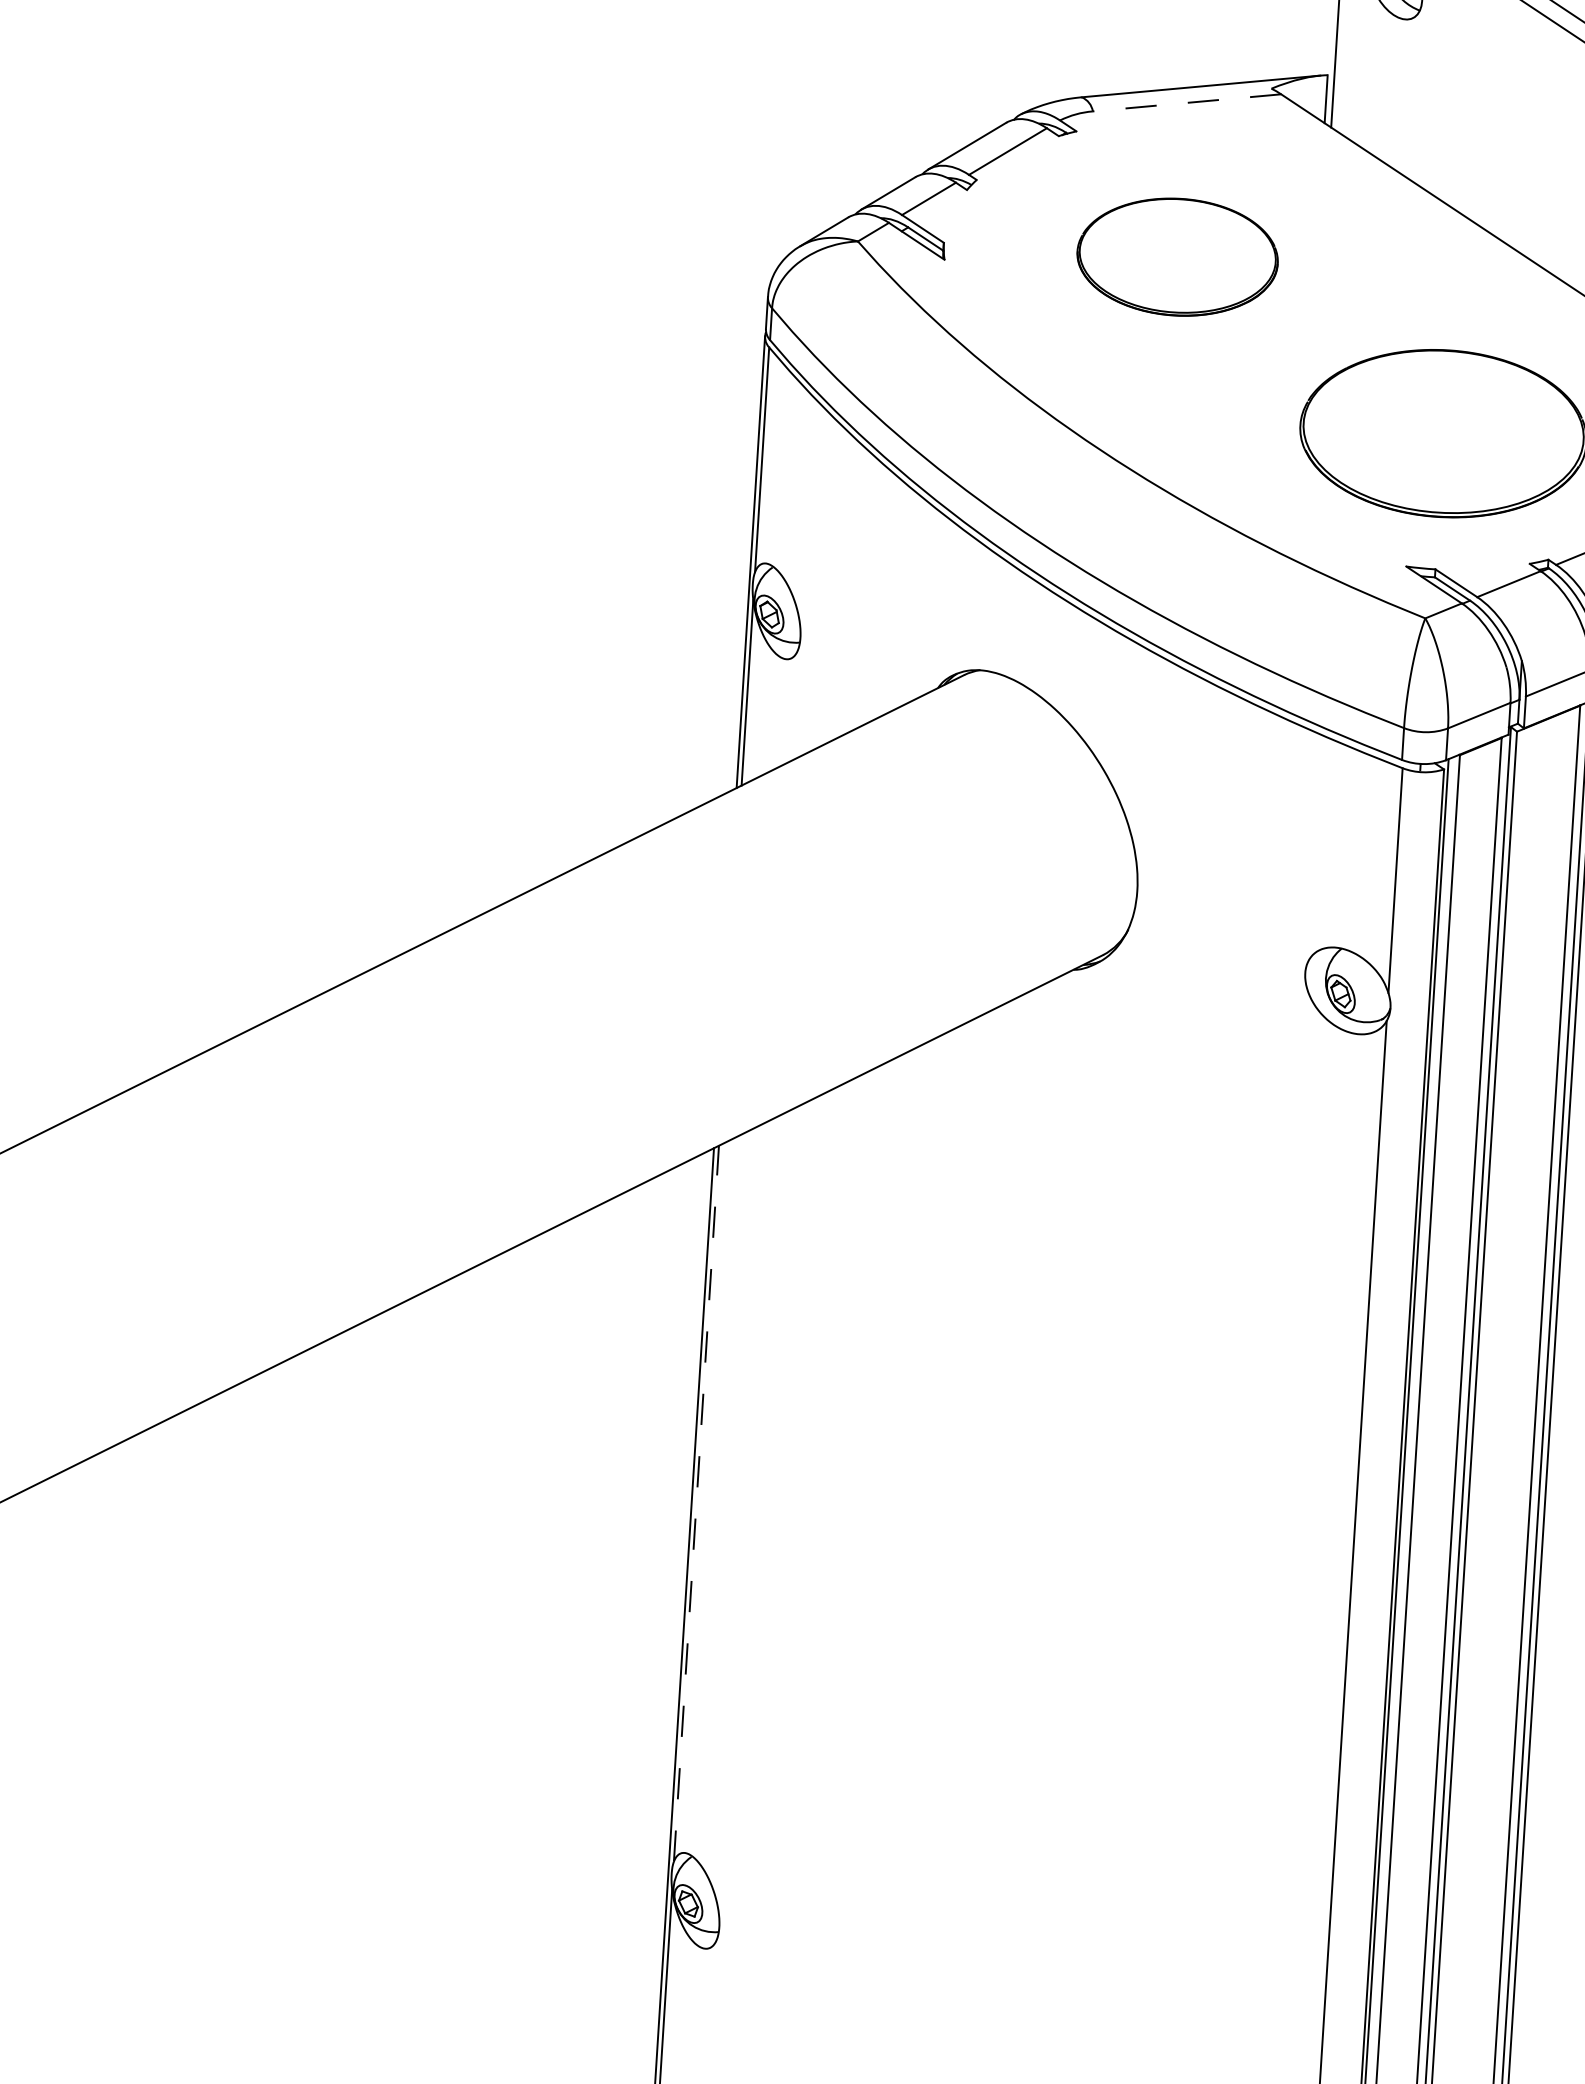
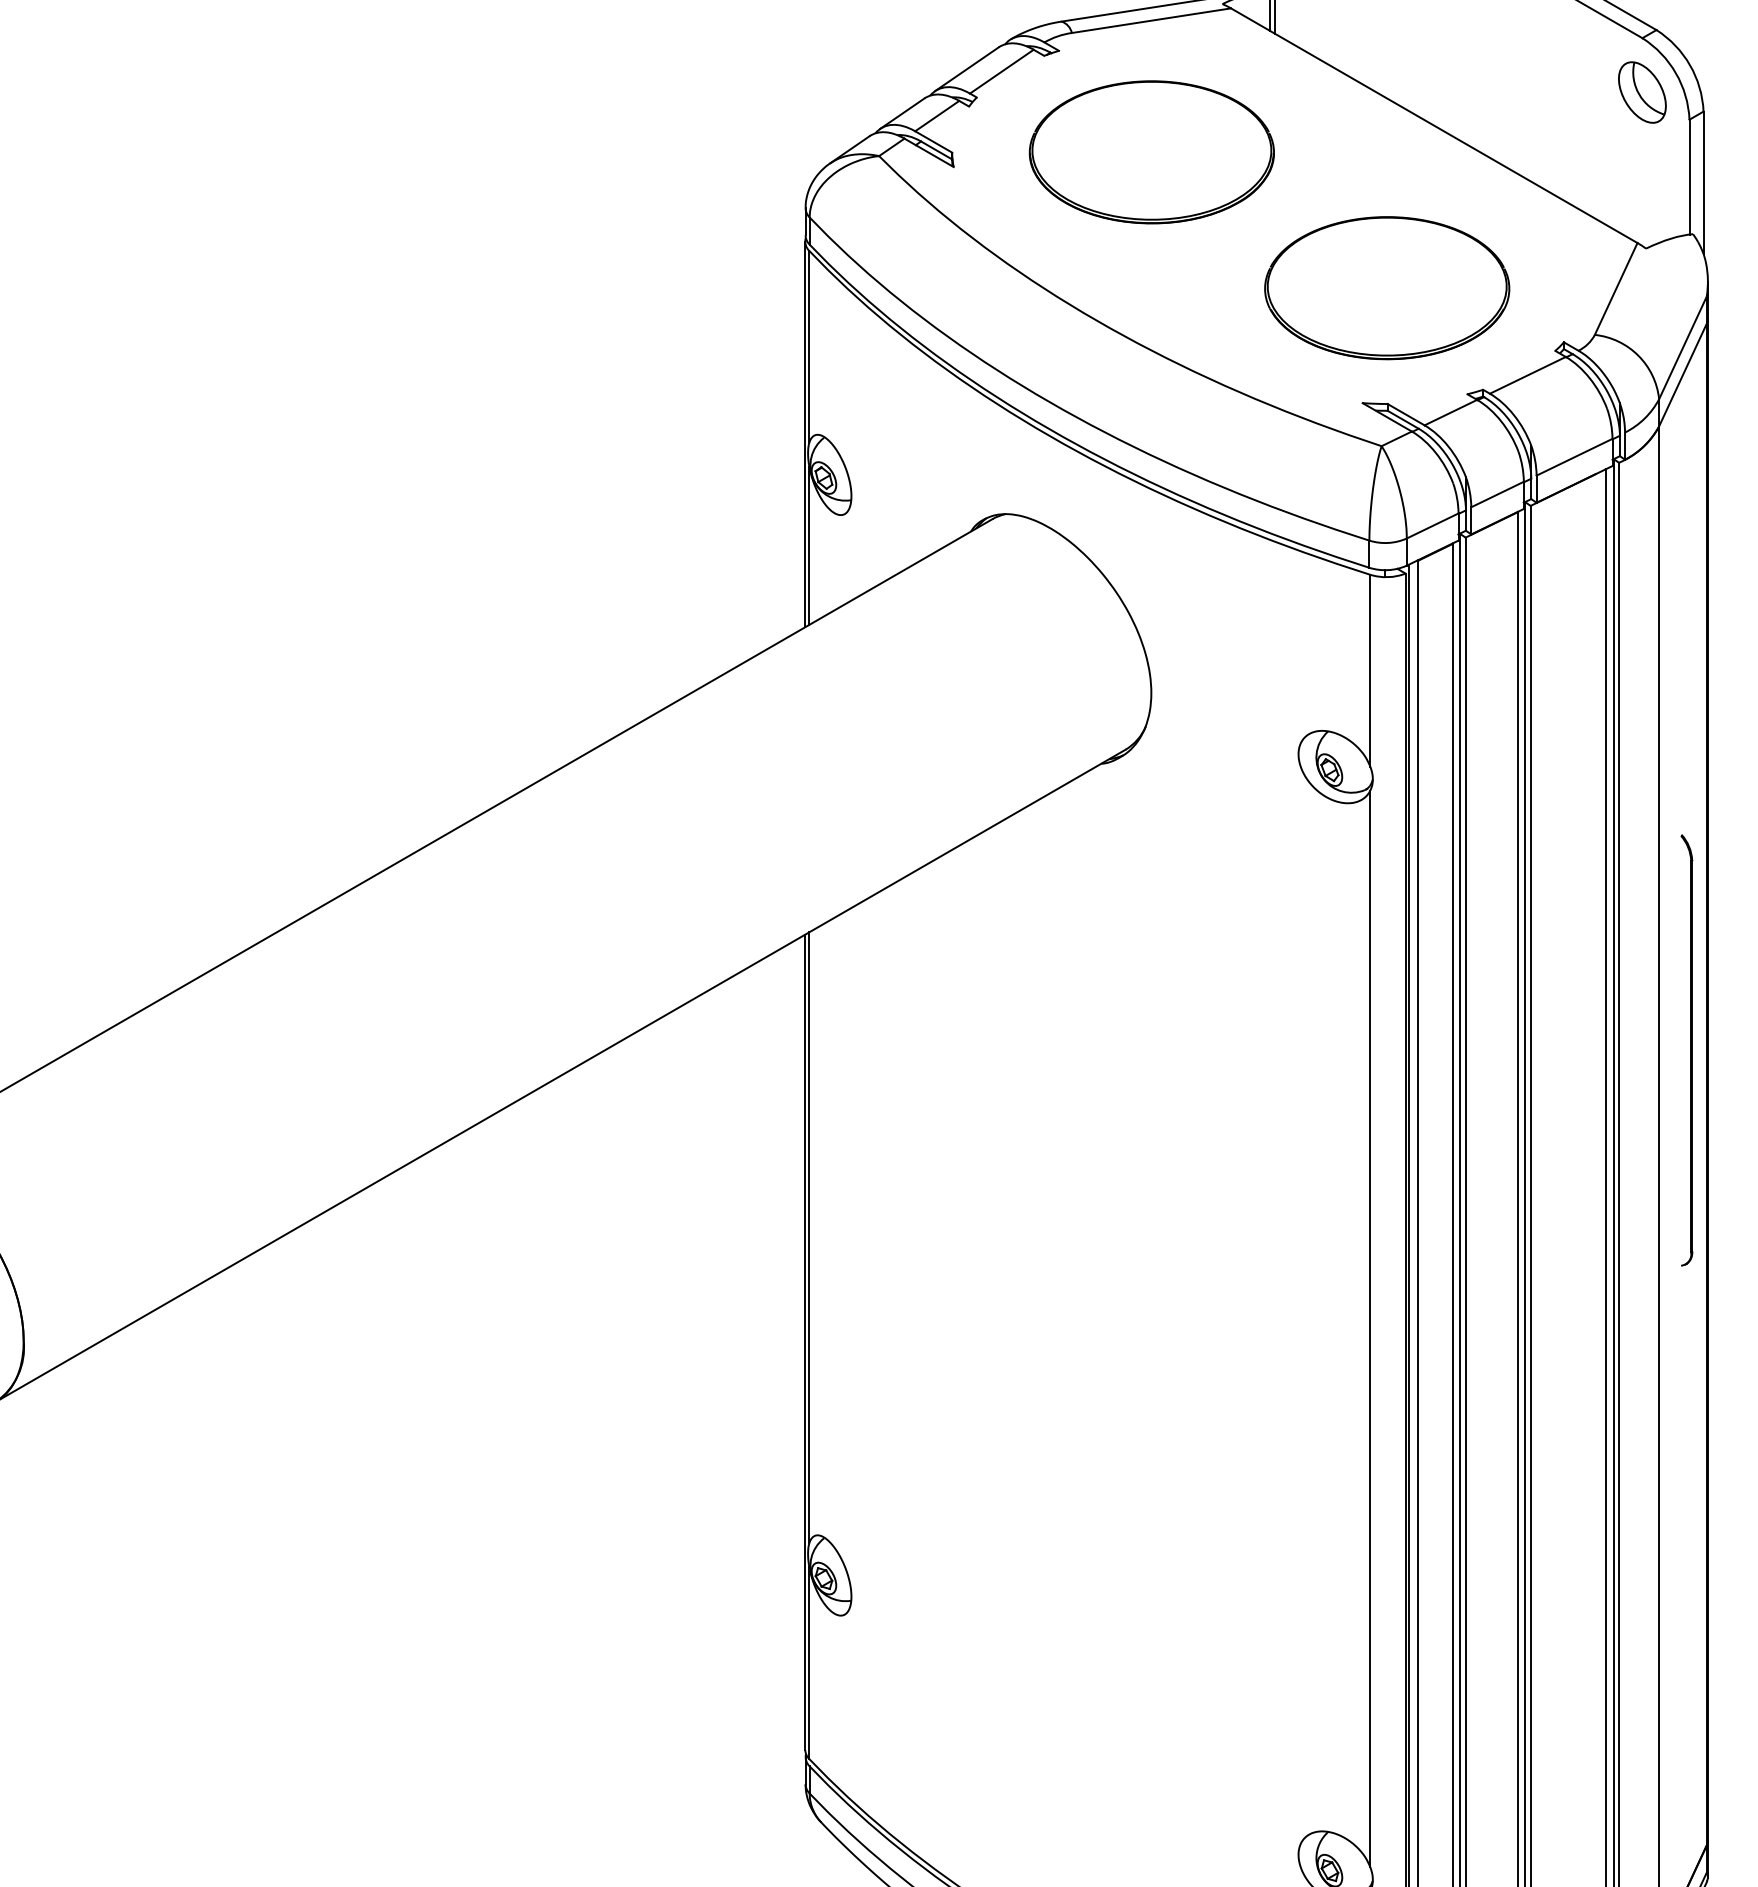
line: (1187, 102) -> (1151, 20), dashed -> solid
part: (1177, 257) -> (1151, 152), size x1.43
line: (696, 1503) -> (809, 1237), dashed -> solid

